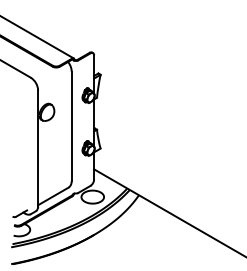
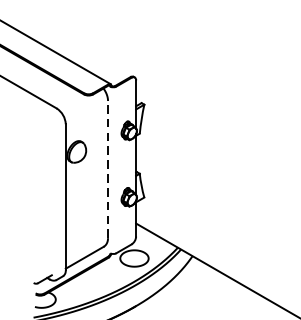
line: (71, 126) -> (107, 169), solid -> dashed

